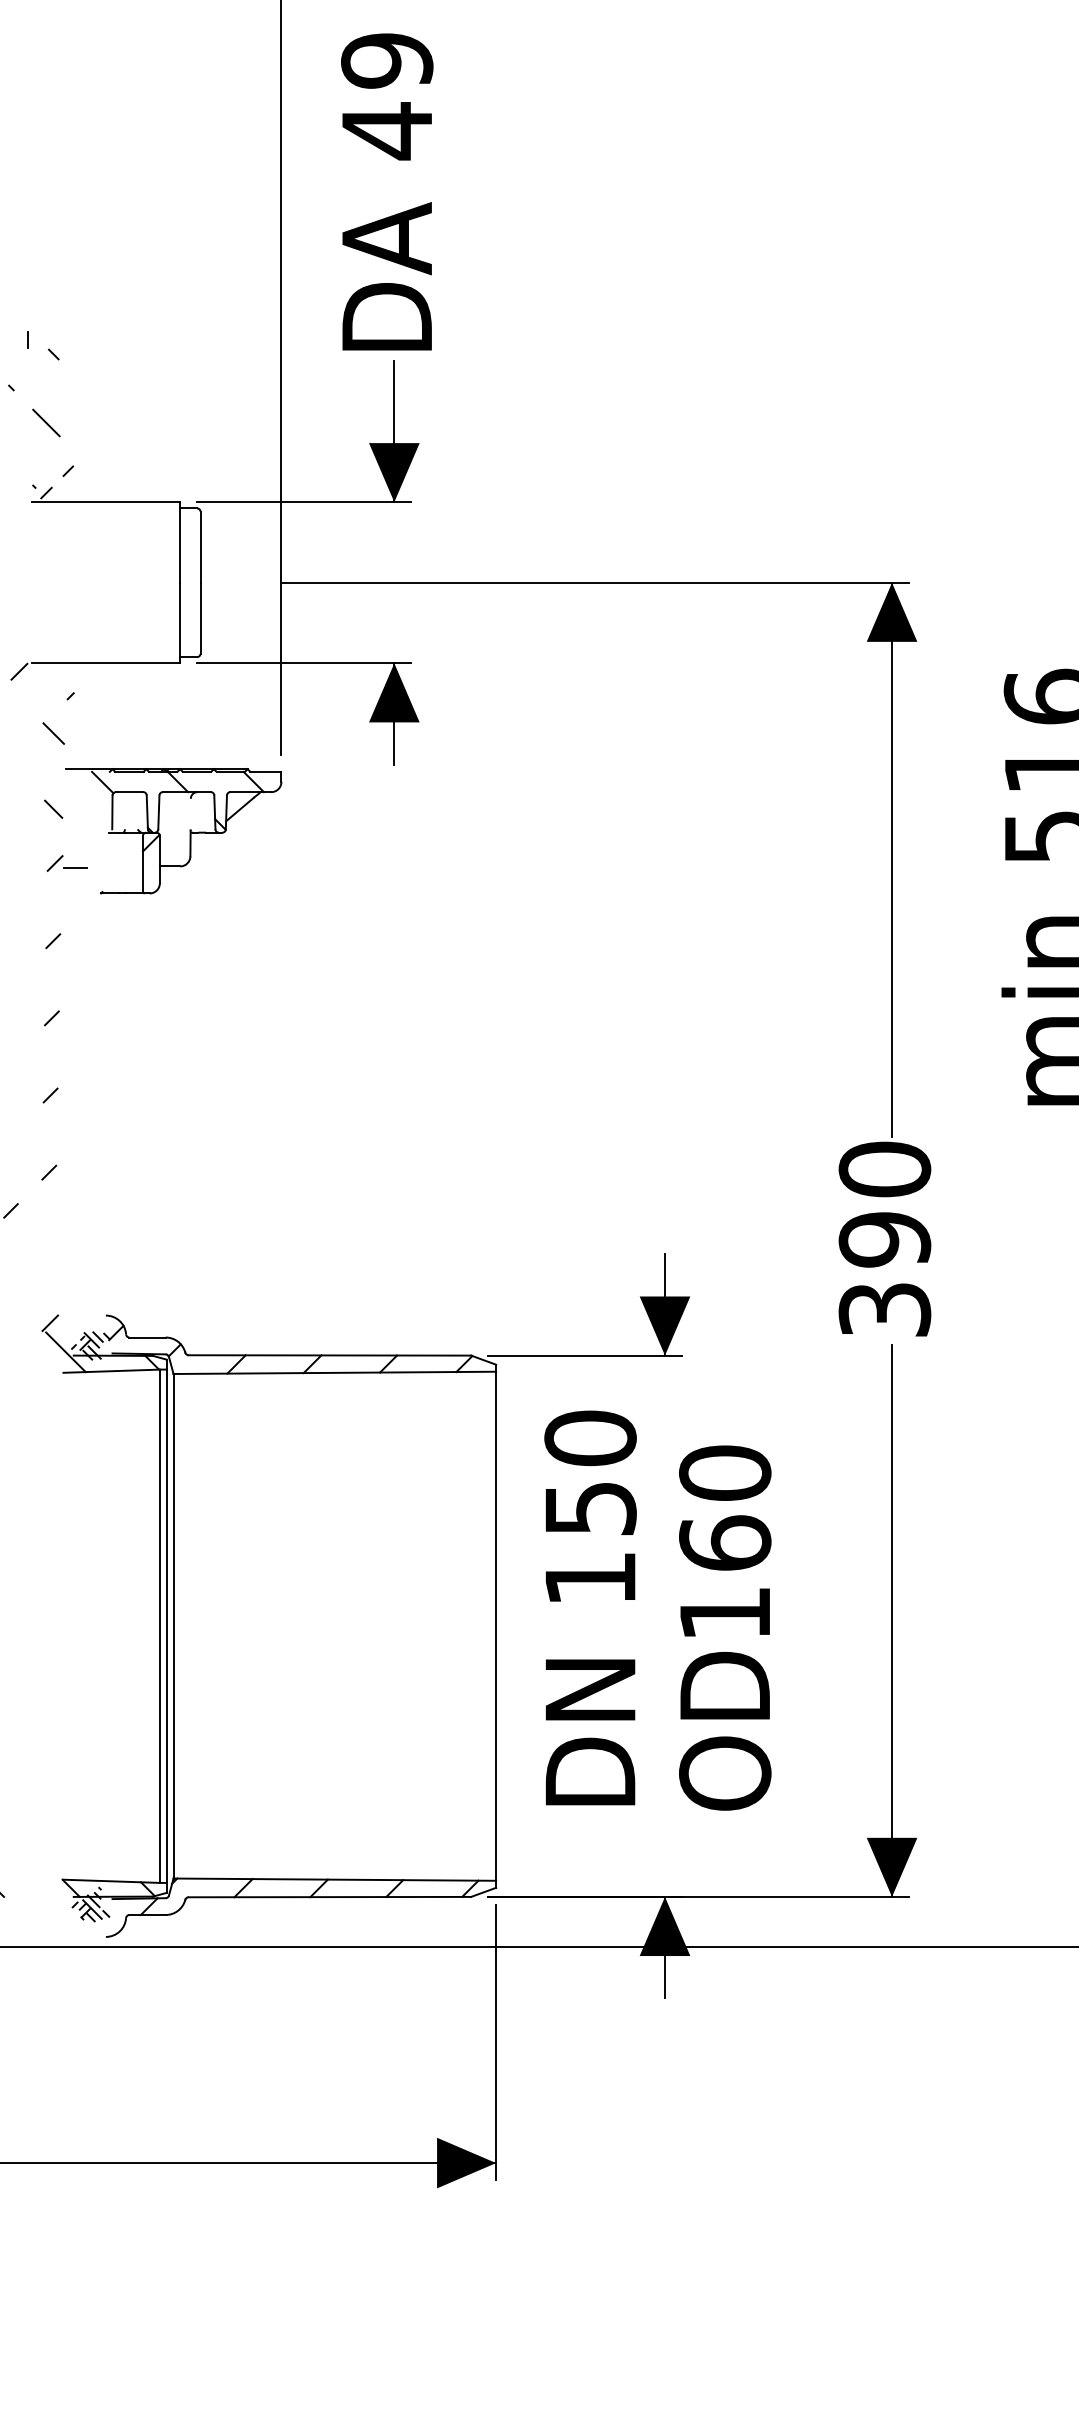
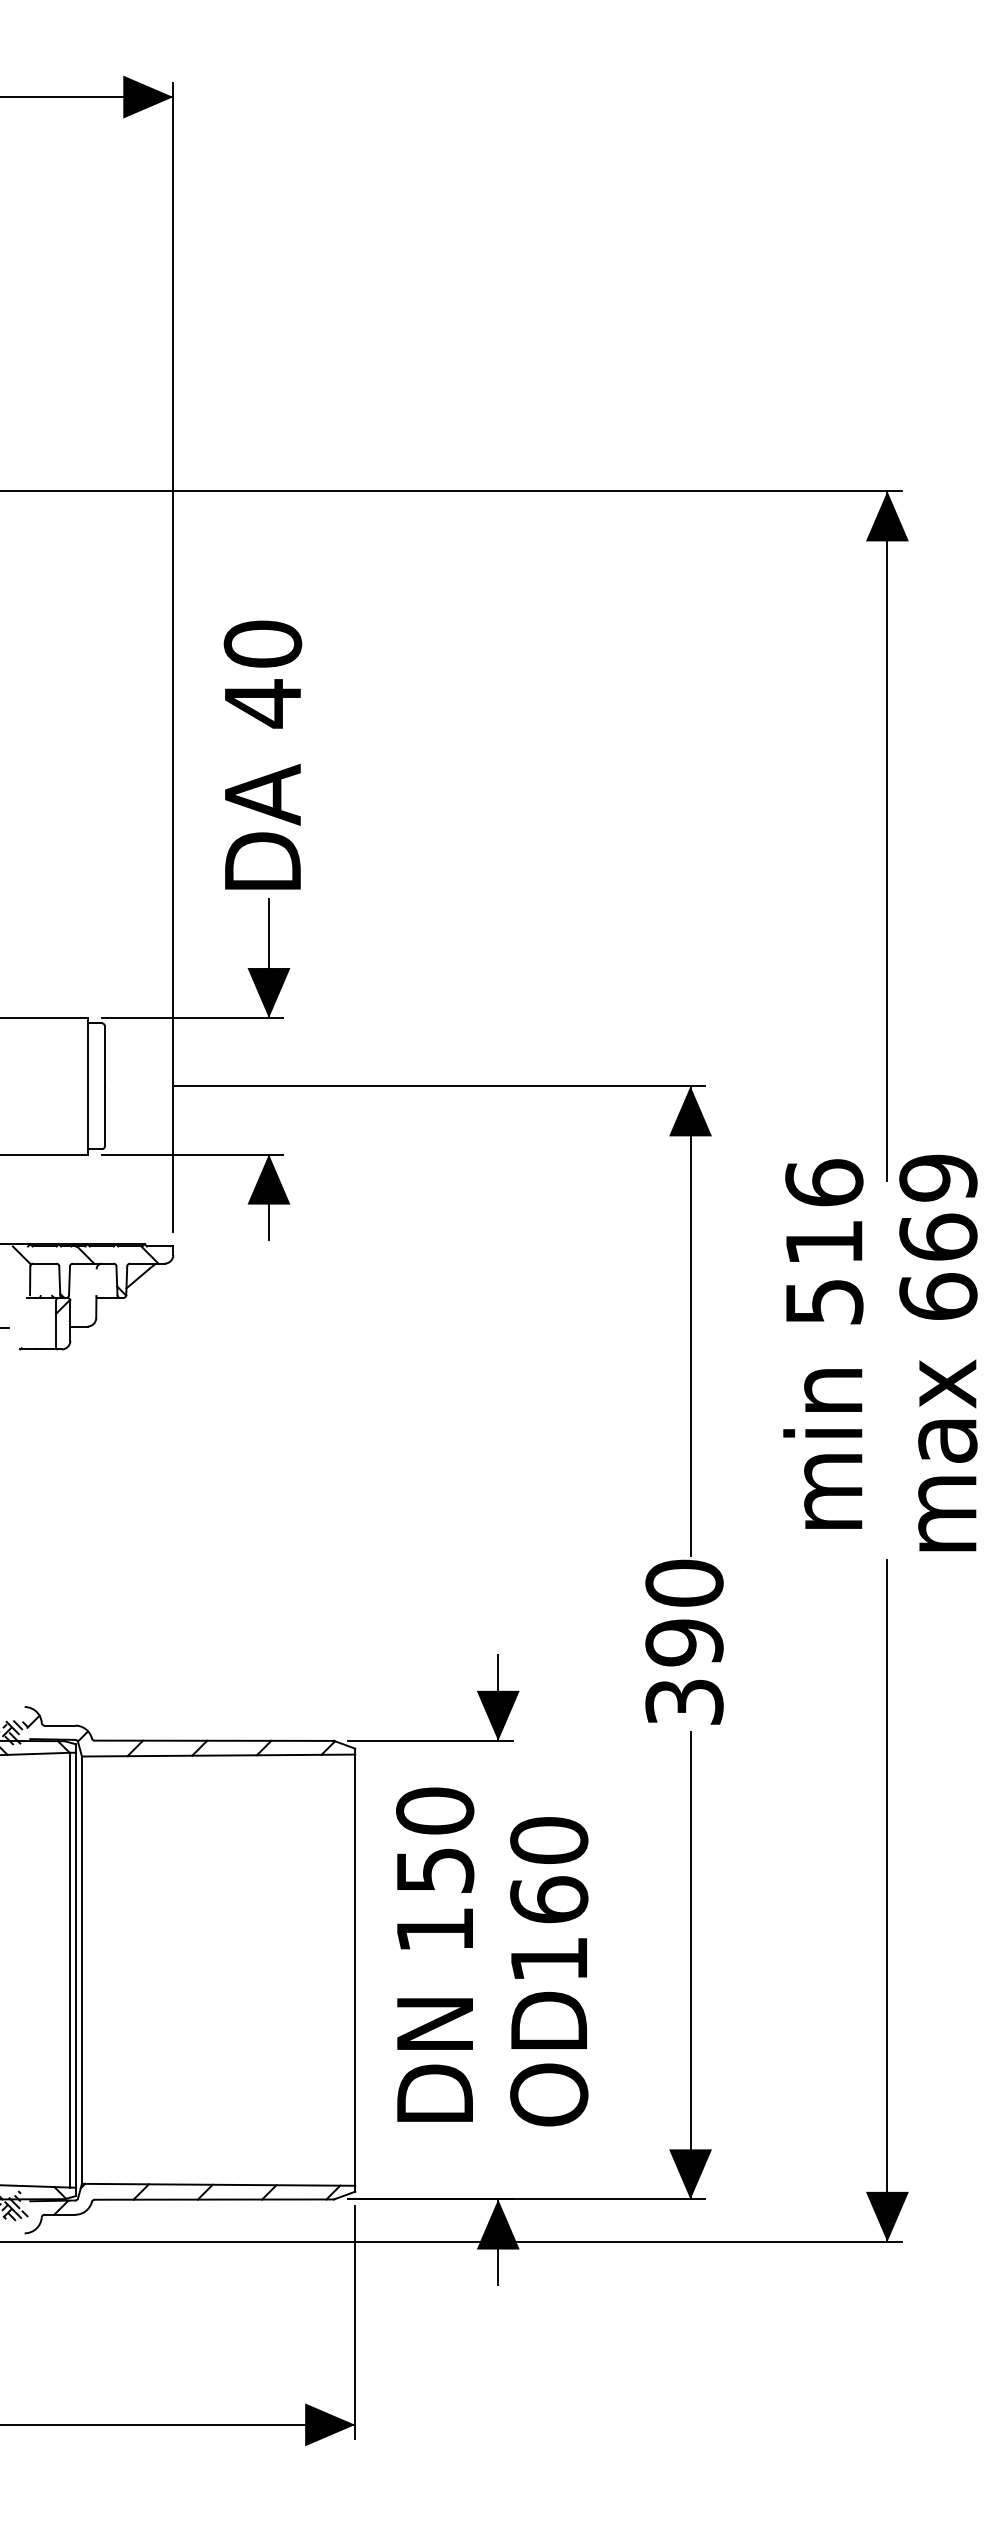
text: (386, 59) -> (262, 643), 49 -> 40

